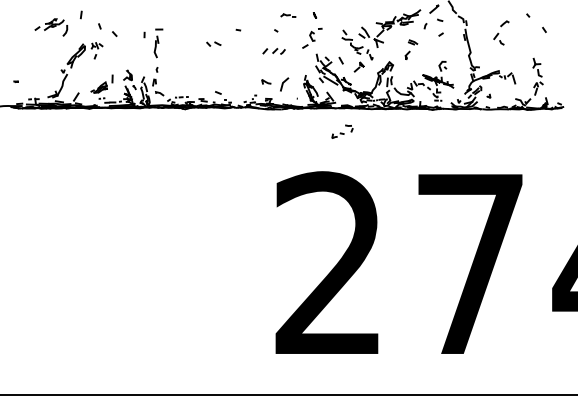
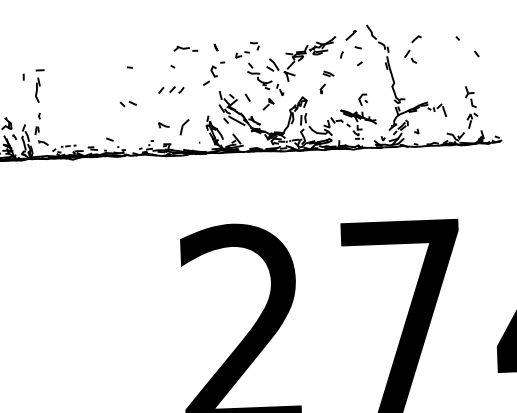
part: (288, 15) -> (186, 48), size x1.43
part: (501, 32) -> (413, 49), moved
part: (213, 43) -> (127, 103), moved
part: (342, 131) -> (247, 49), moved

